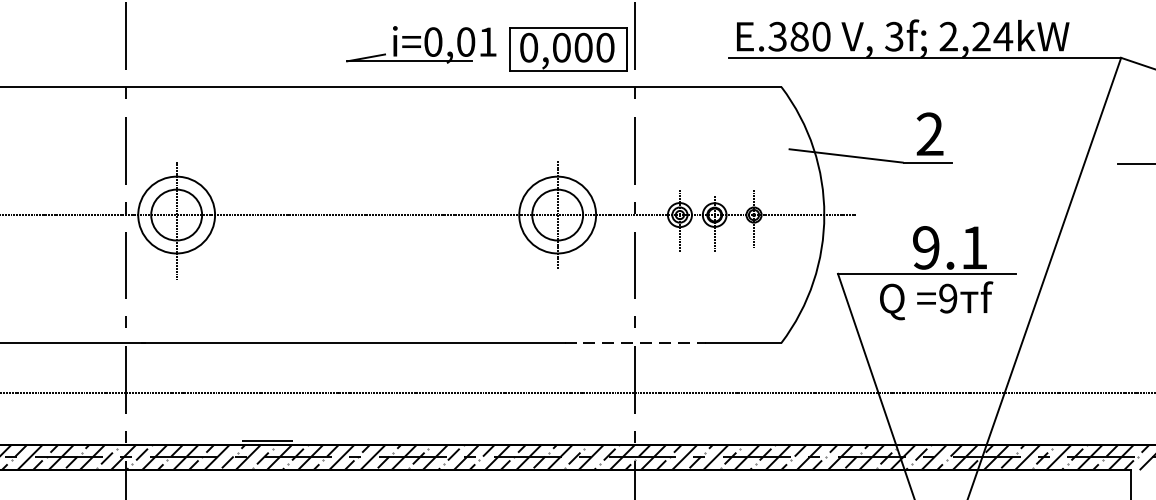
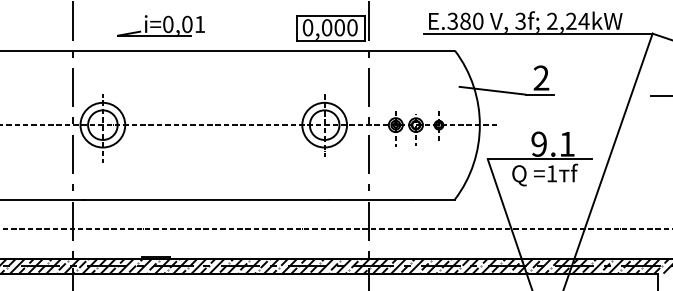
part: (419, 43) -> (160, 25), moved
text: (947, 298) -> (551, 173), =9 -> =1
line: (636, 342) -> (370, 199), dashed -> solid

